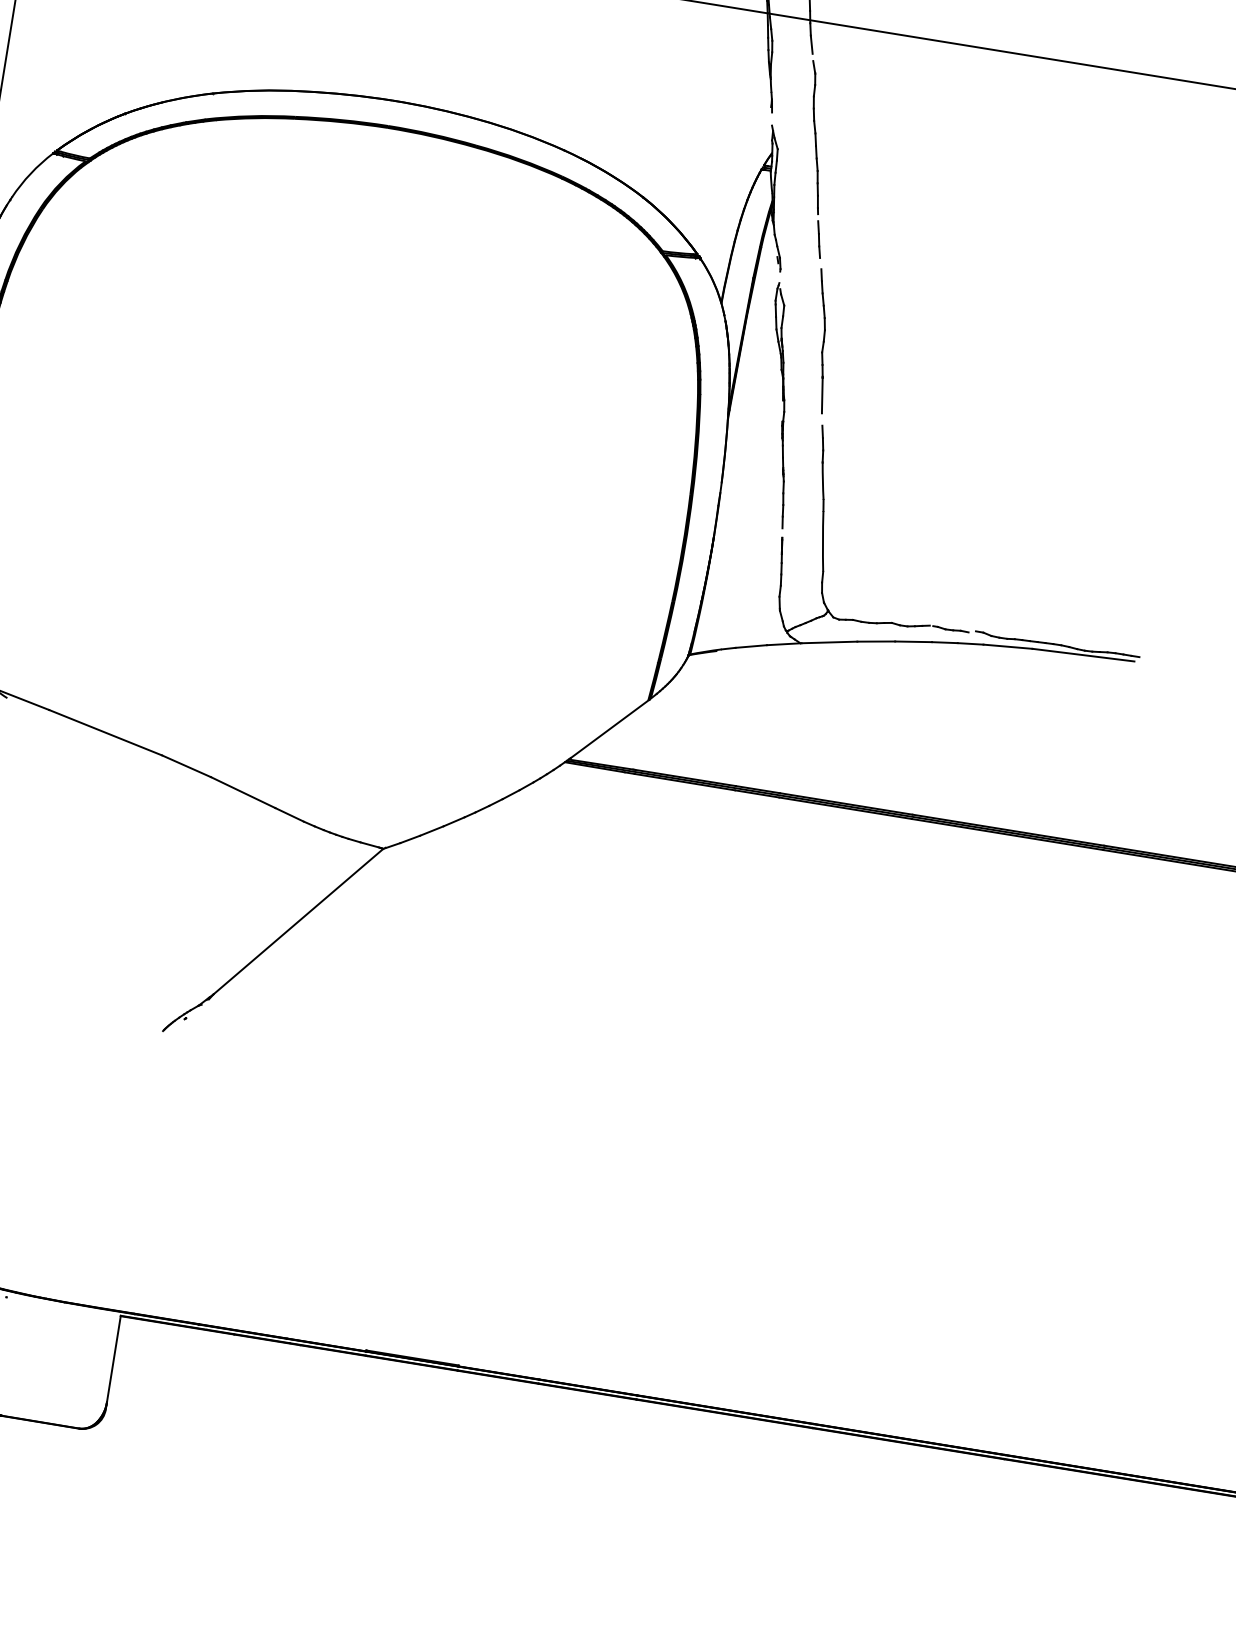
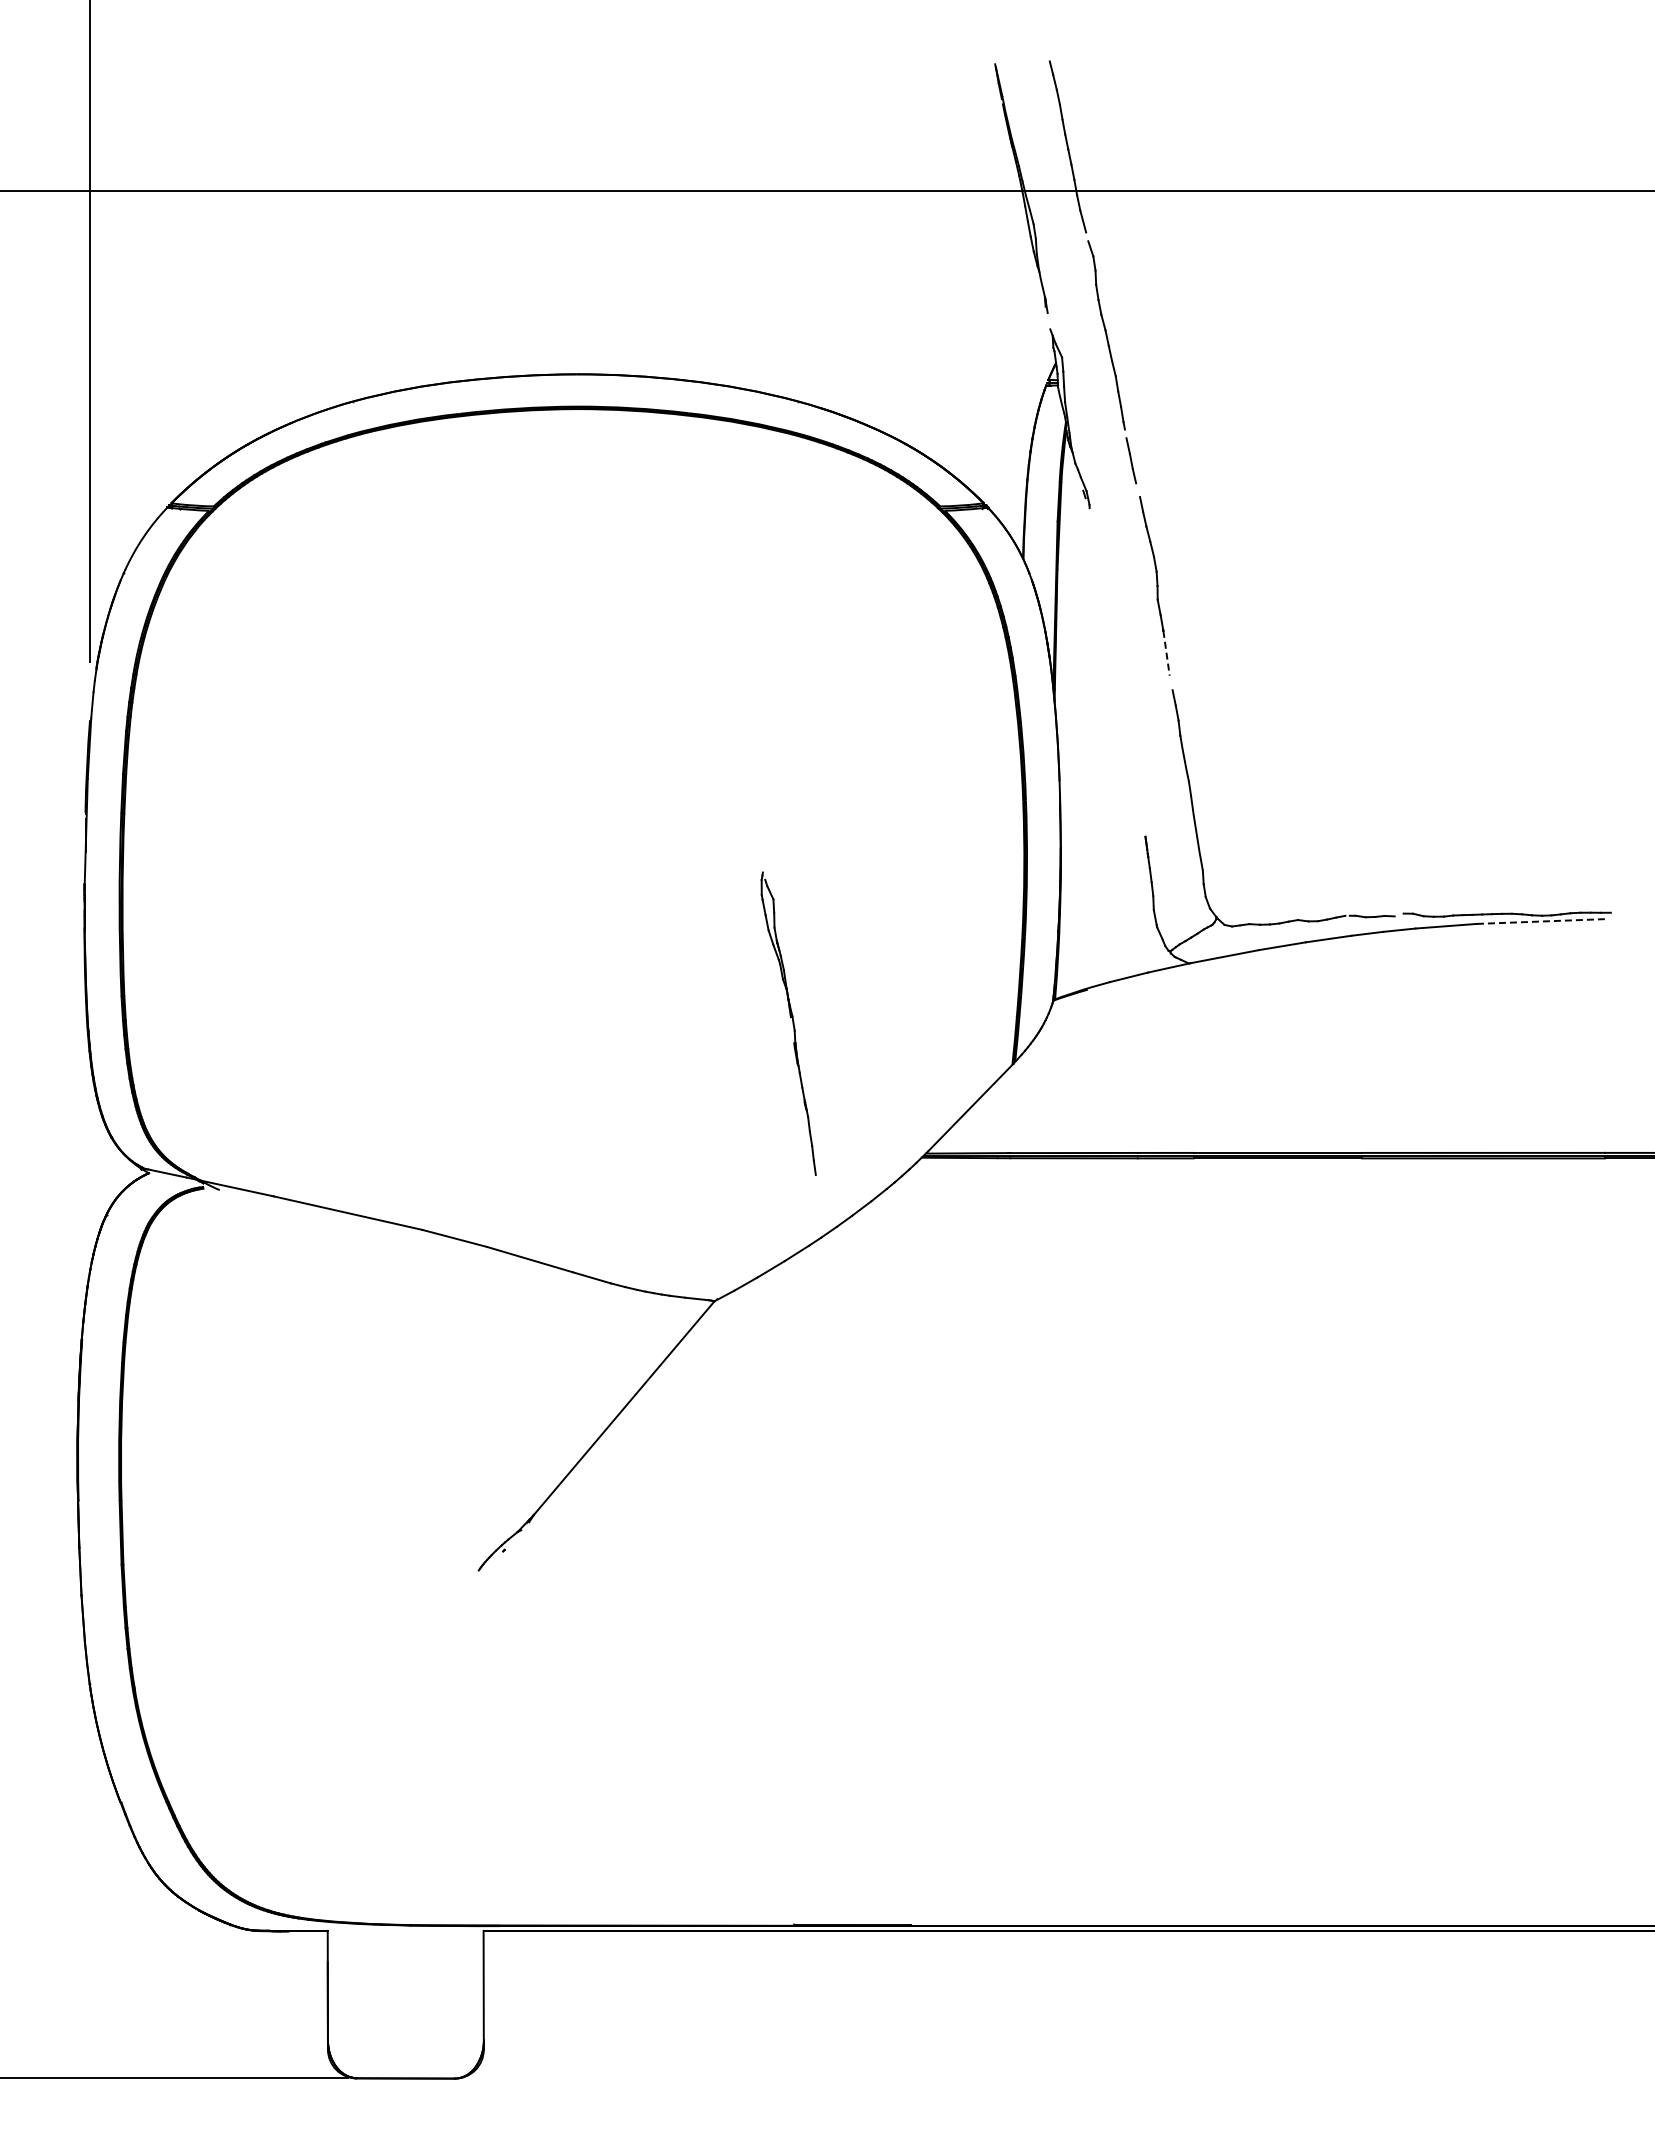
line: (822, 396) -> (1166, 653), solid -> dashed
part: (780, 405) -> (788, 1023), moved
line: (1083, 655) -> (1541, 921), solid -> dashed

